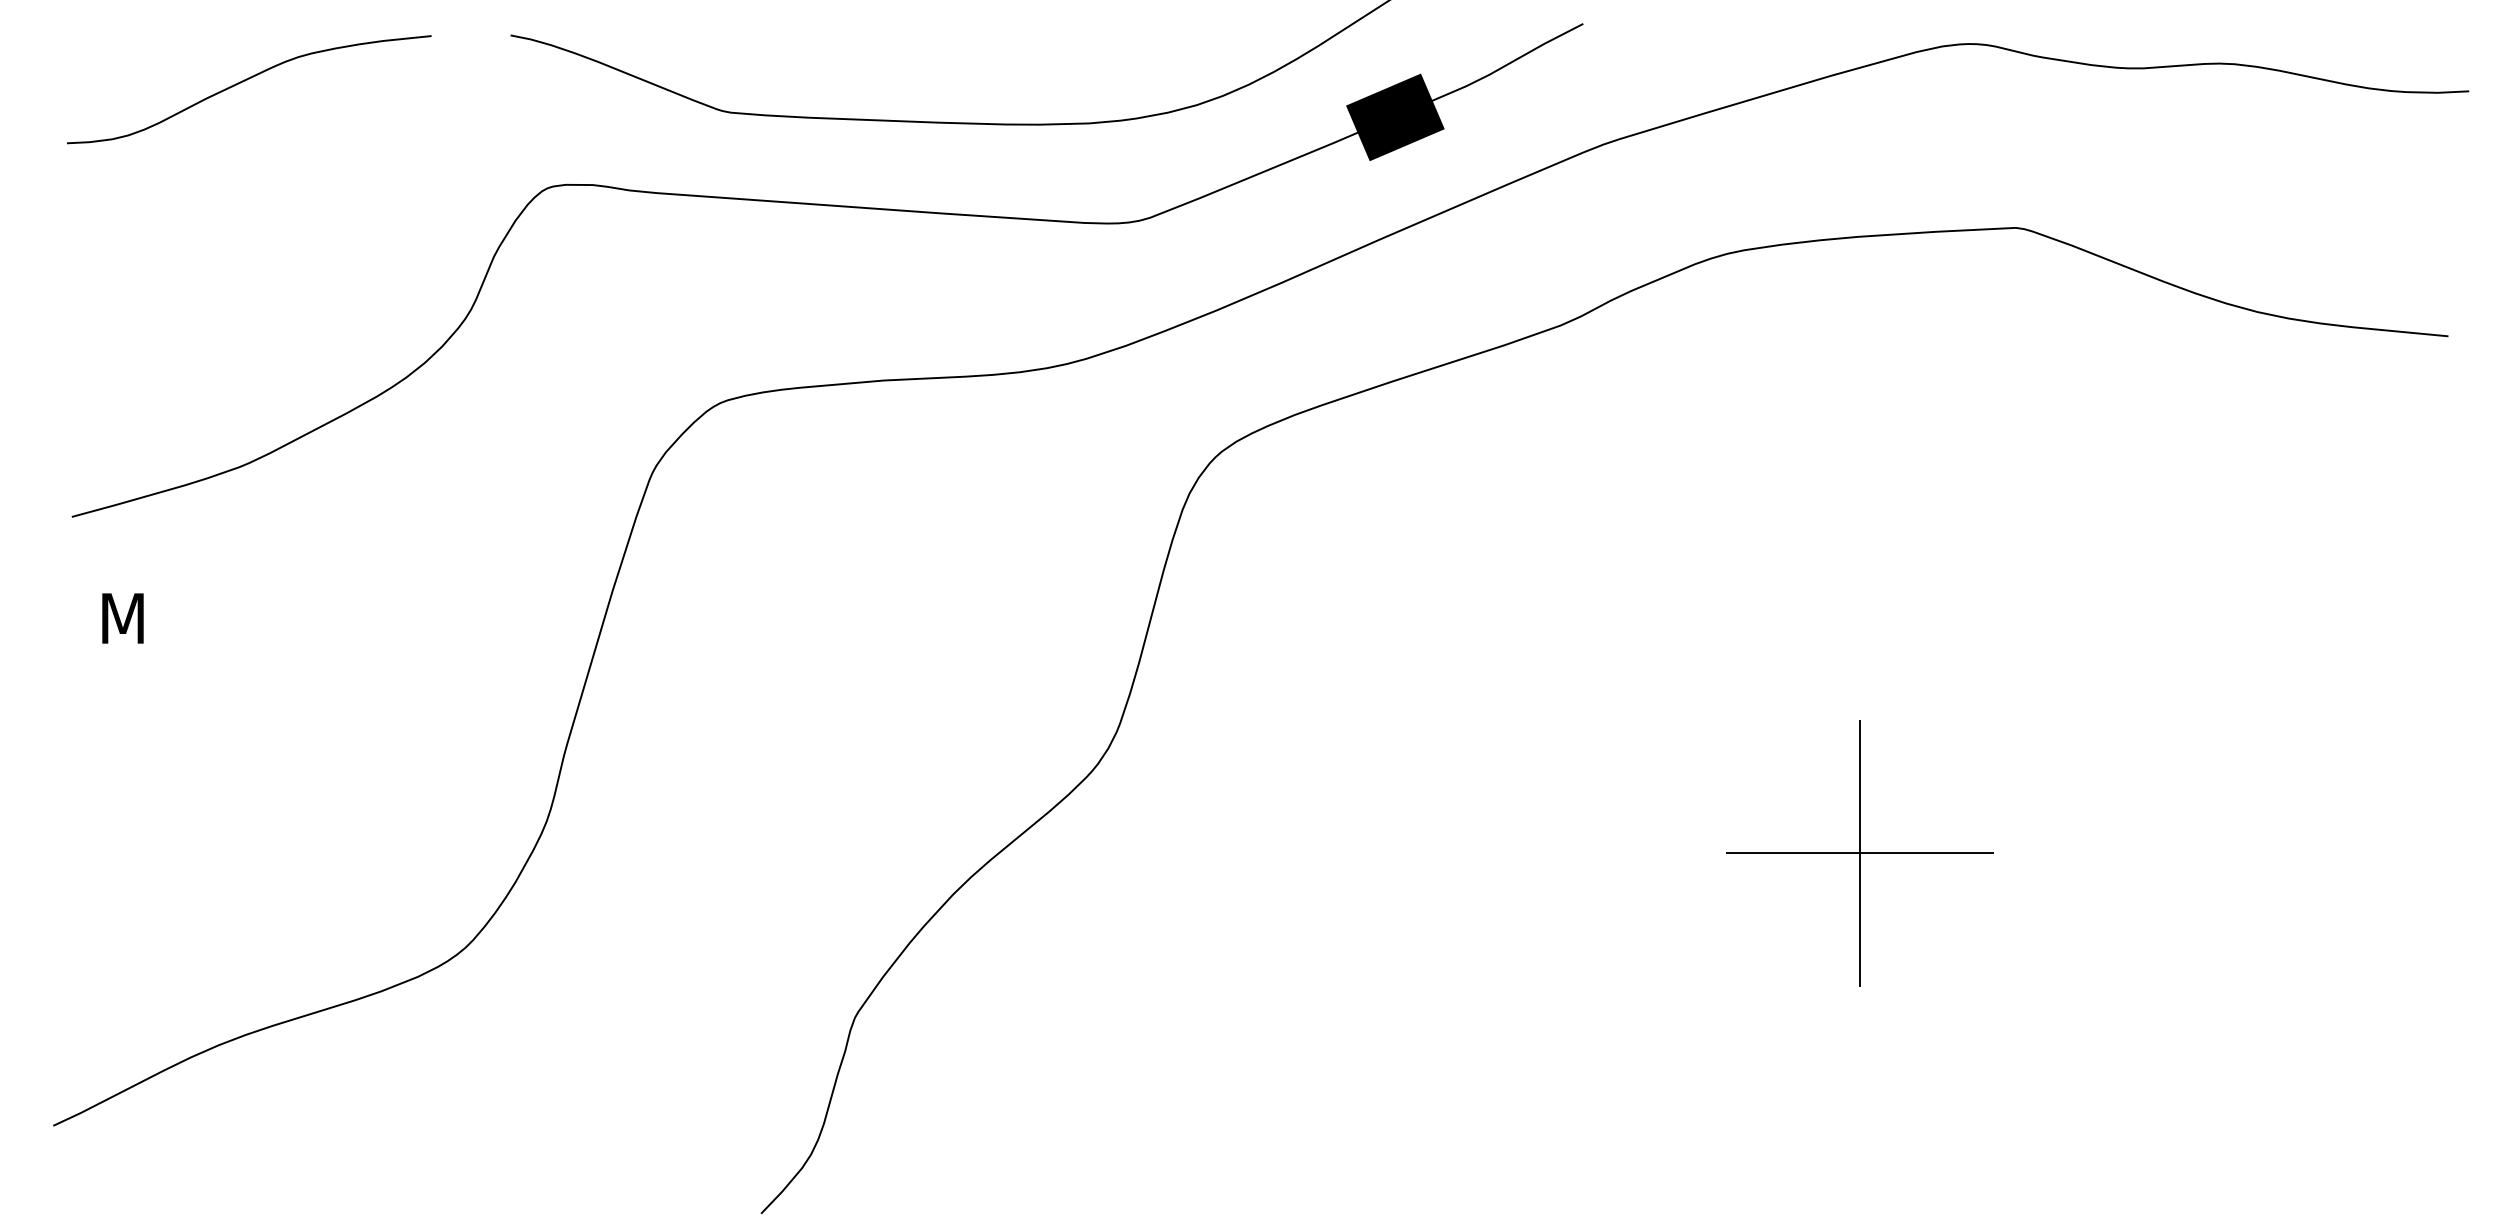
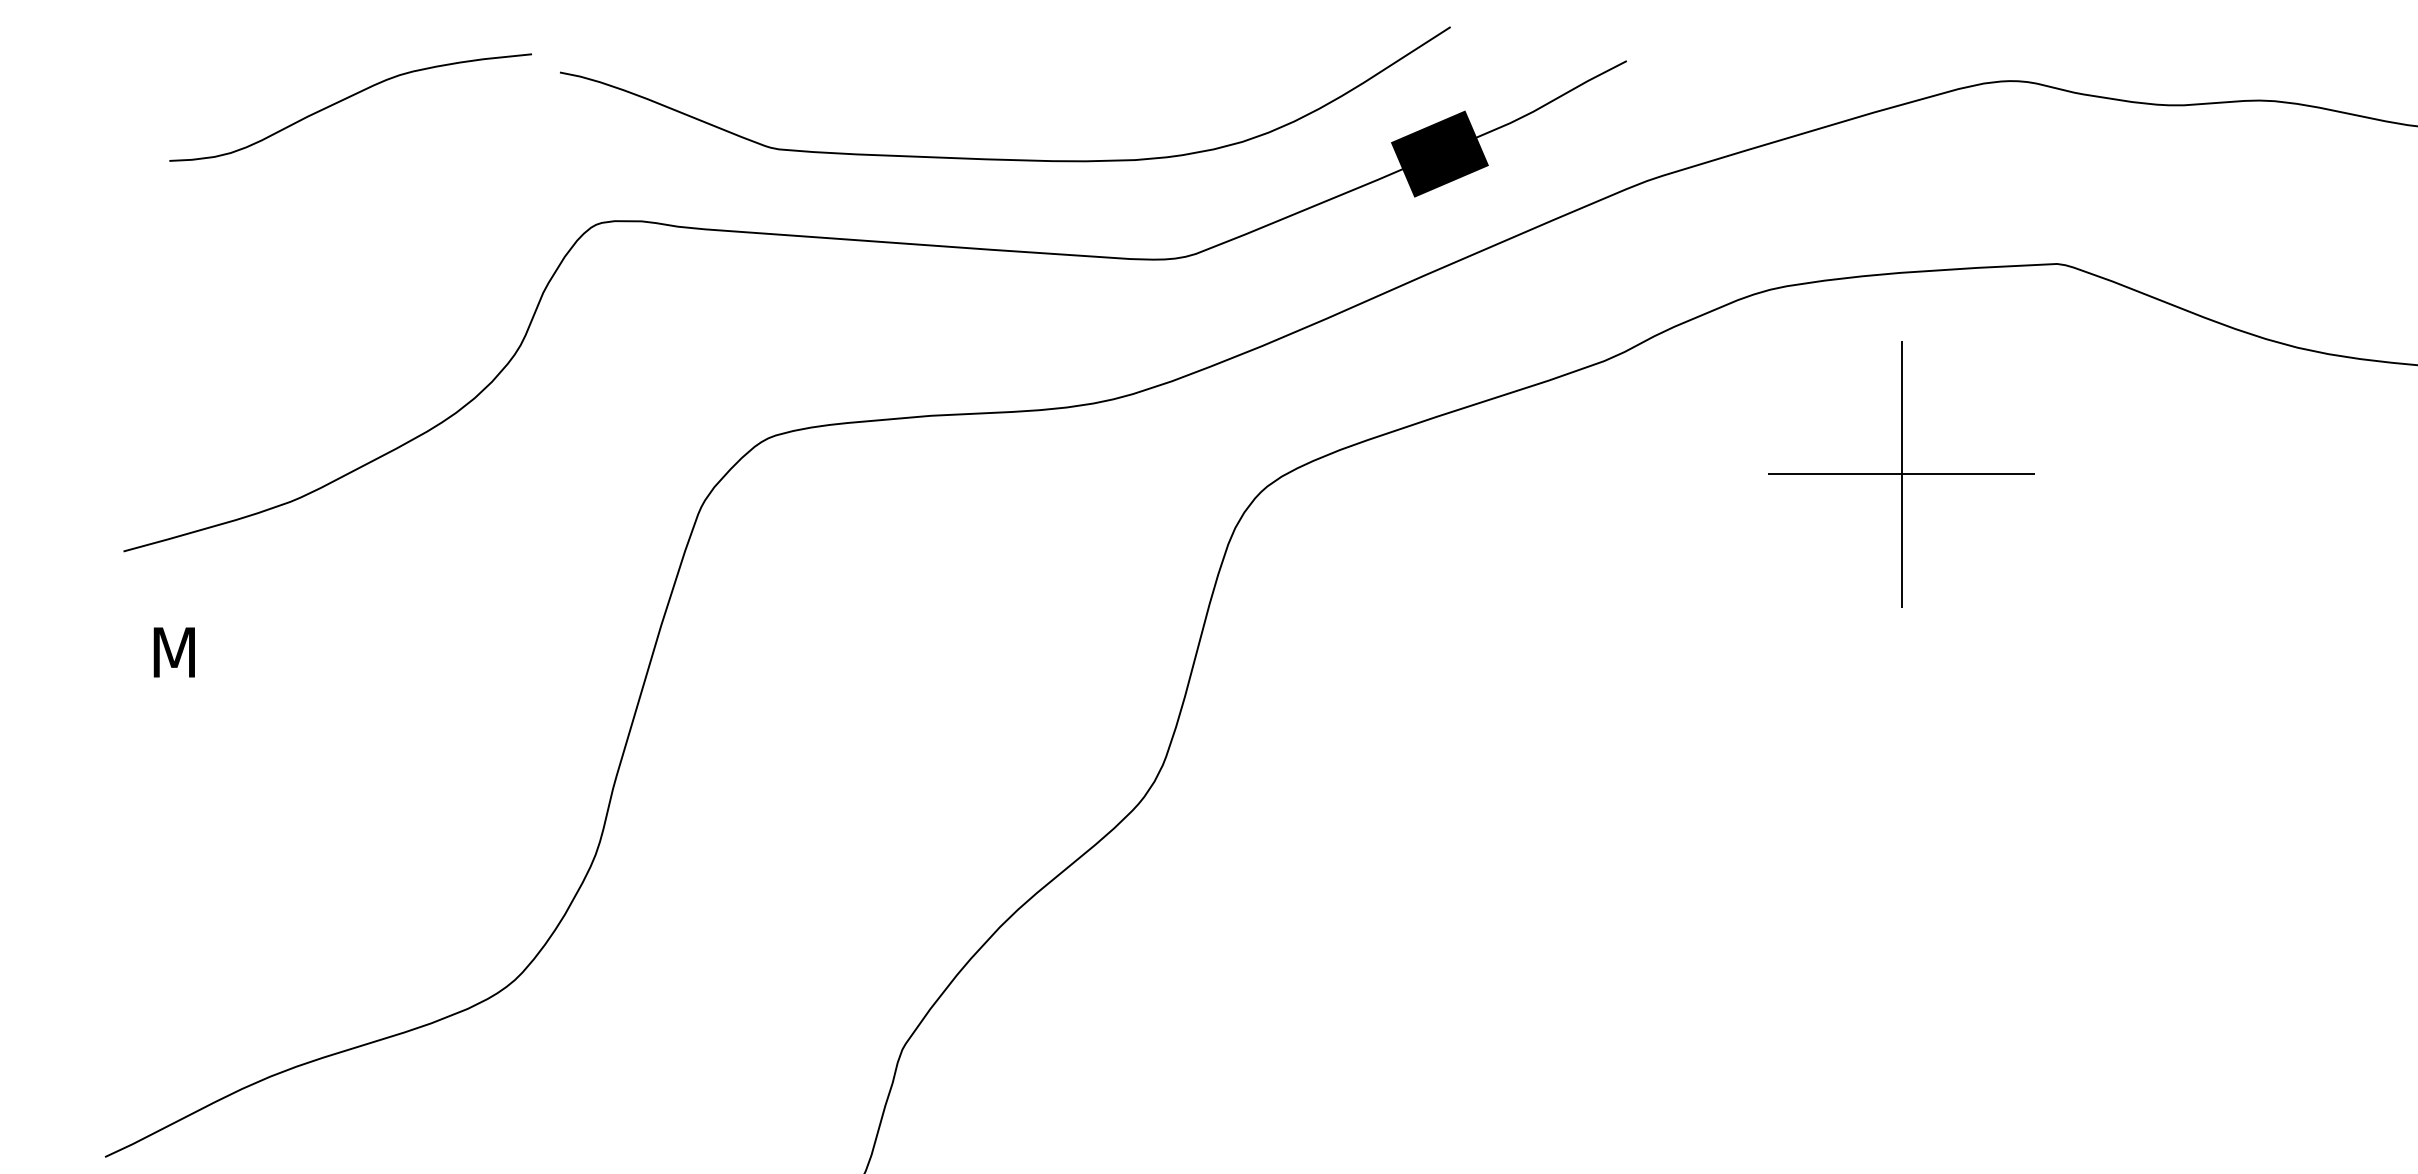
curve: (245, 81) -> (346, 99), moved
part: (1859, 853) -> (1901, 474), moved

